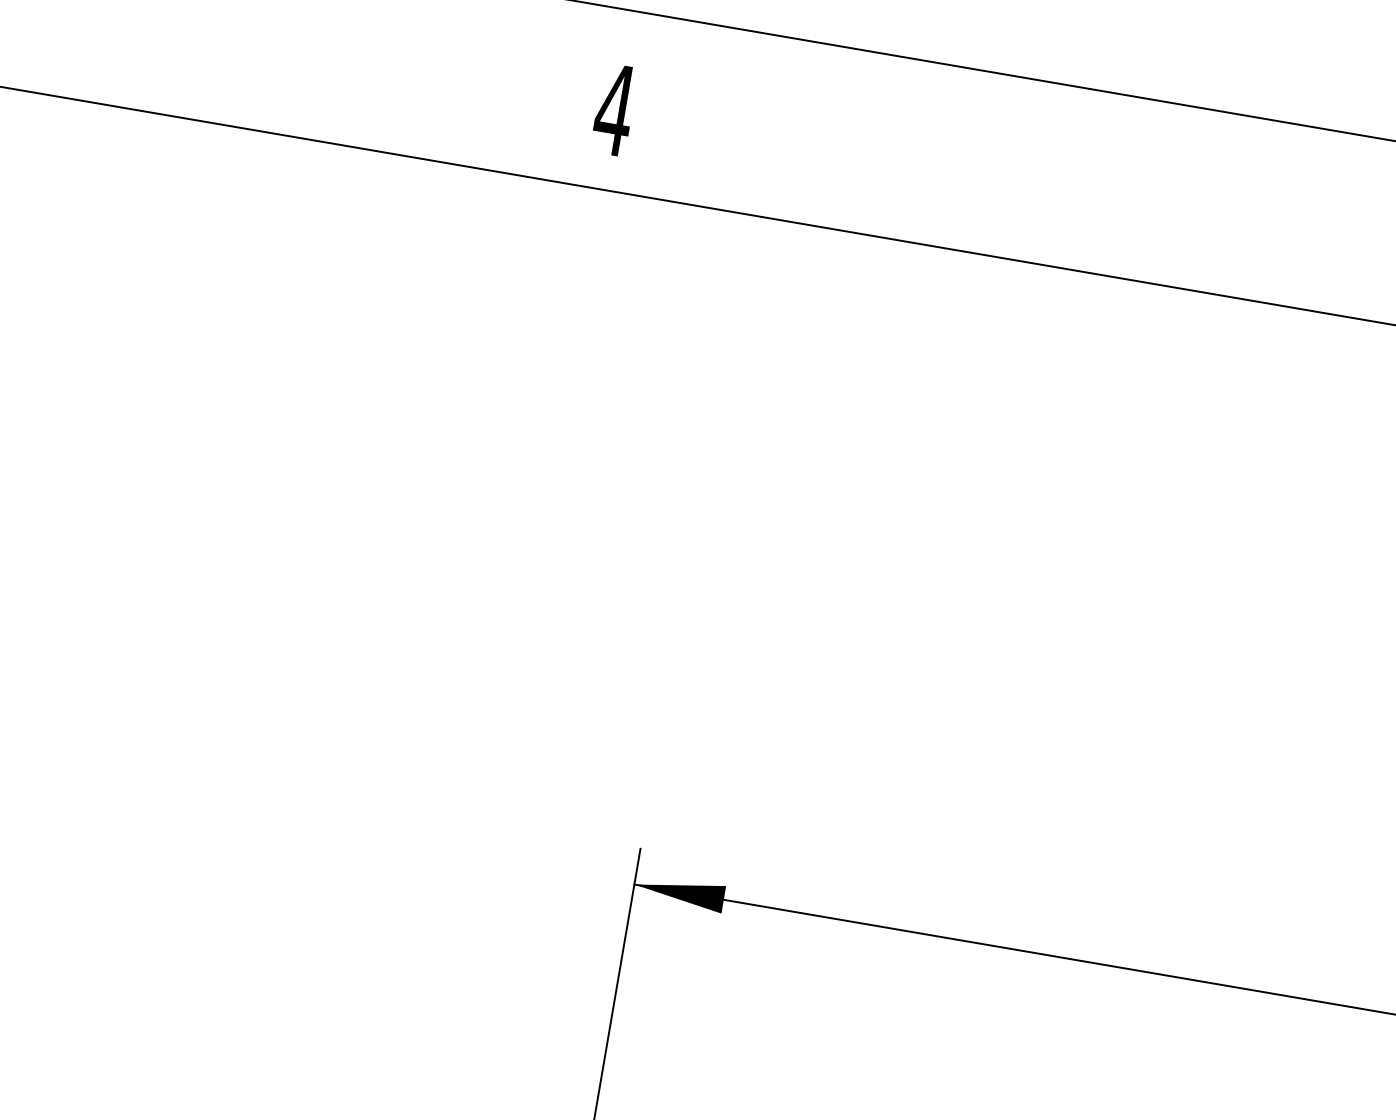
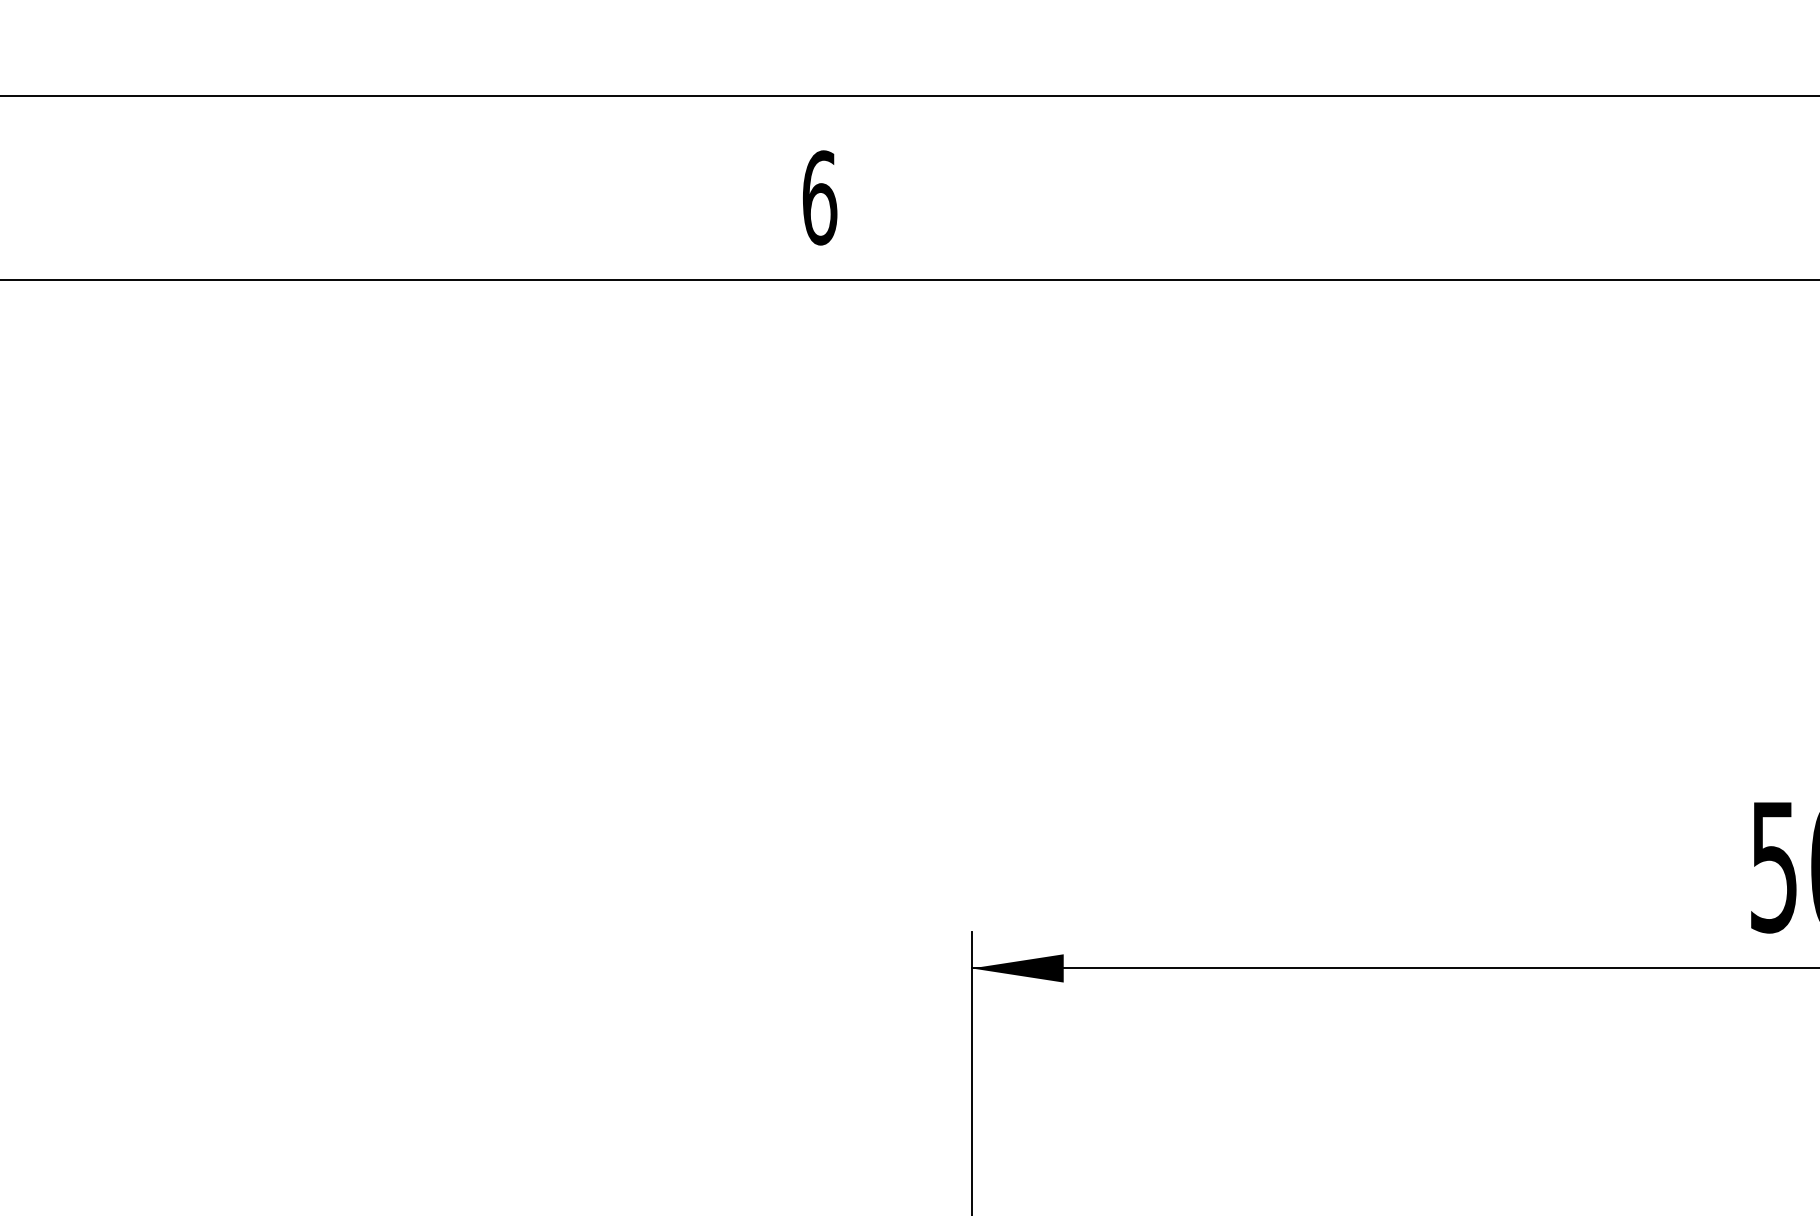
text: (614, 109) -> (819, 197), 4 -> 6

